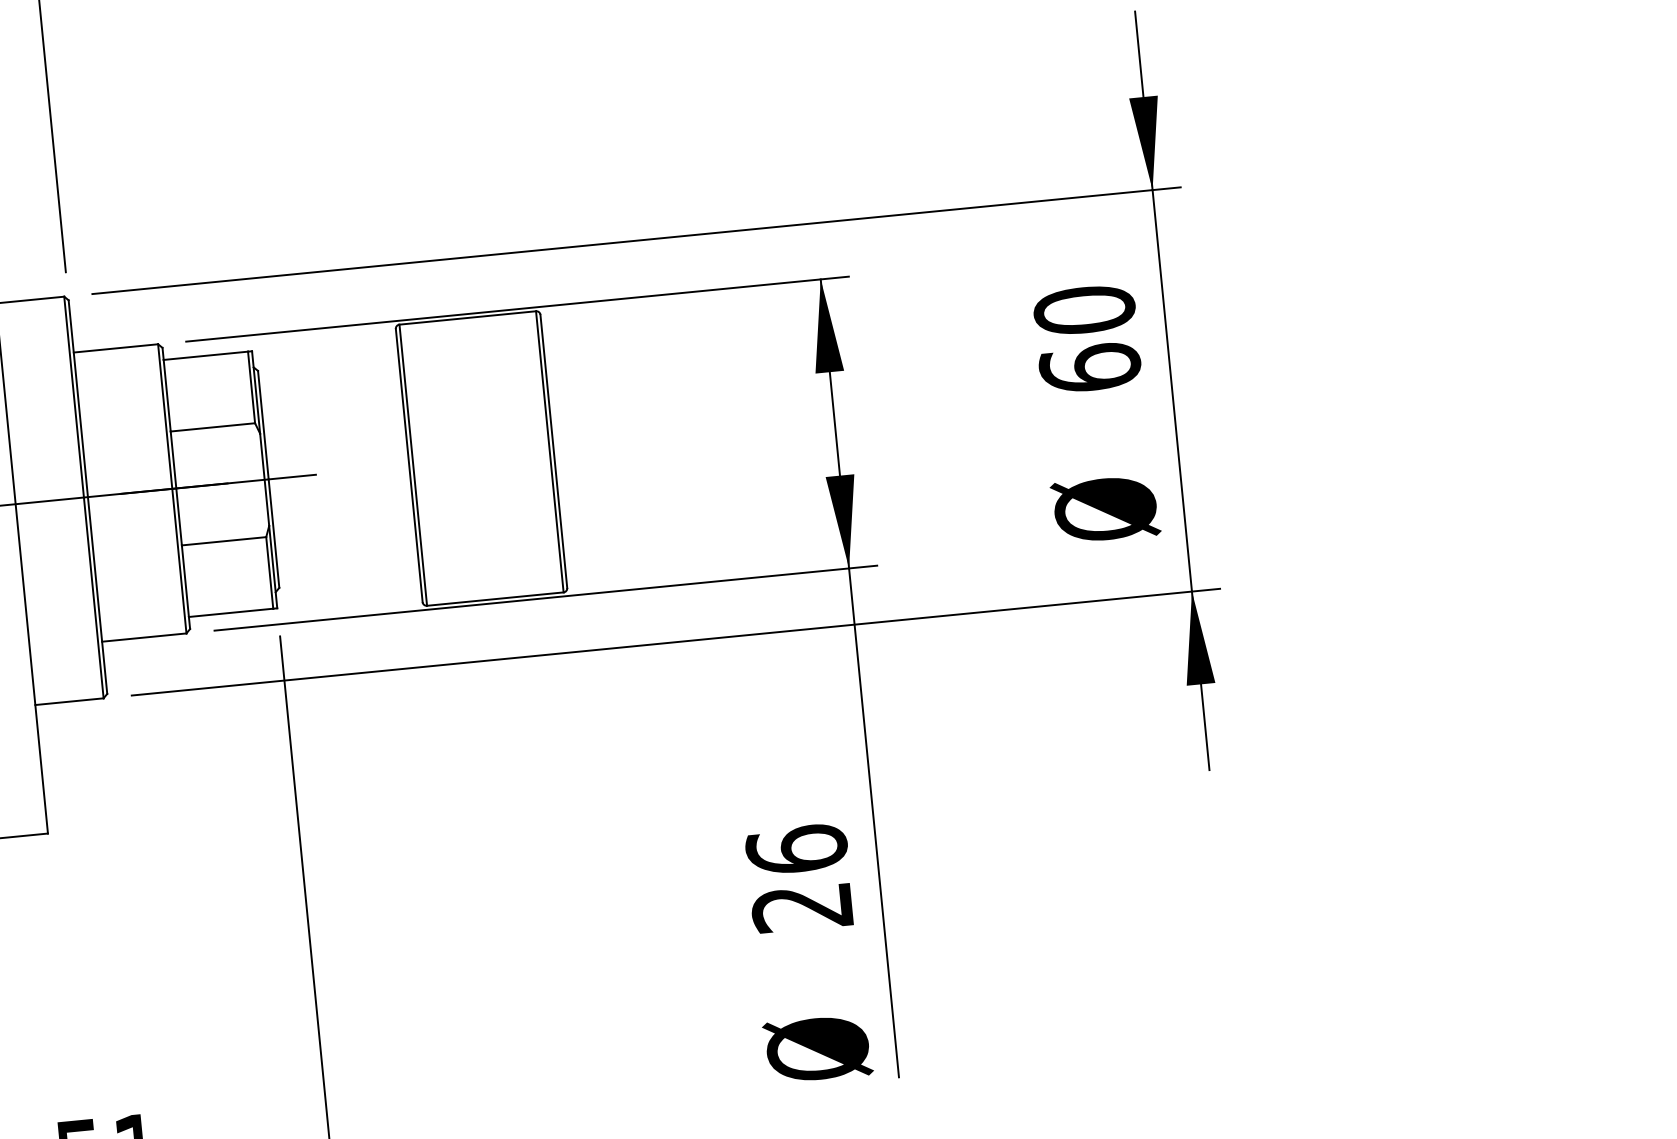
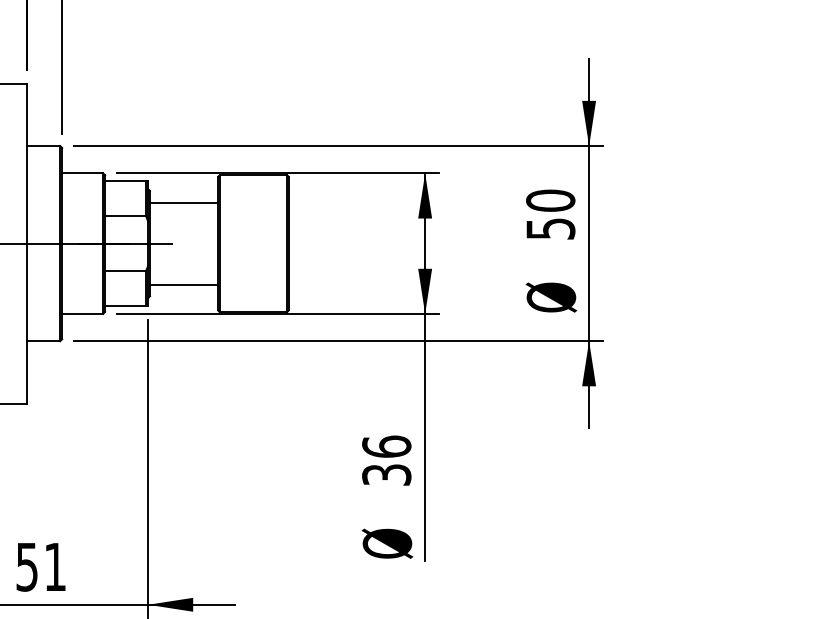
text: (1089, 367) -> (550, 228), 60 -> 50
line: (329, 387) -> (183, 202), added
line: (345, 556) -> (183, 284), added
text: (801, 906) -> (386, 474), 26 -> 36

